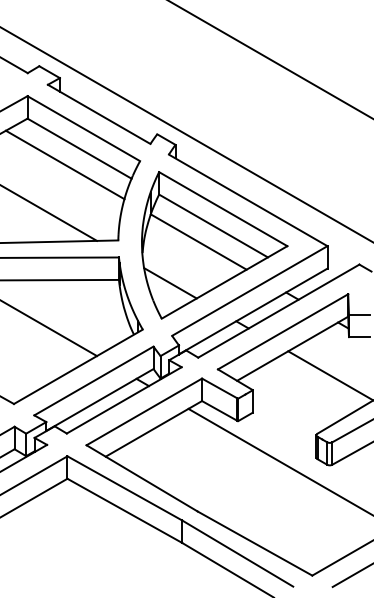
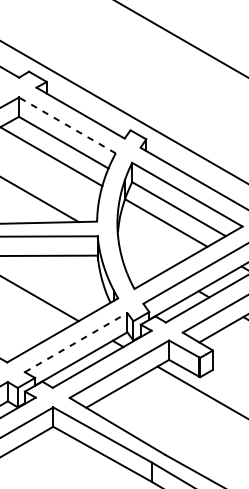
line: (83, 128) -> (67, 125), solid -> dashed
line: (170, 283) -> (141, 258), removed
line: (93, 380) -> (75, 342), solid -> dashed

